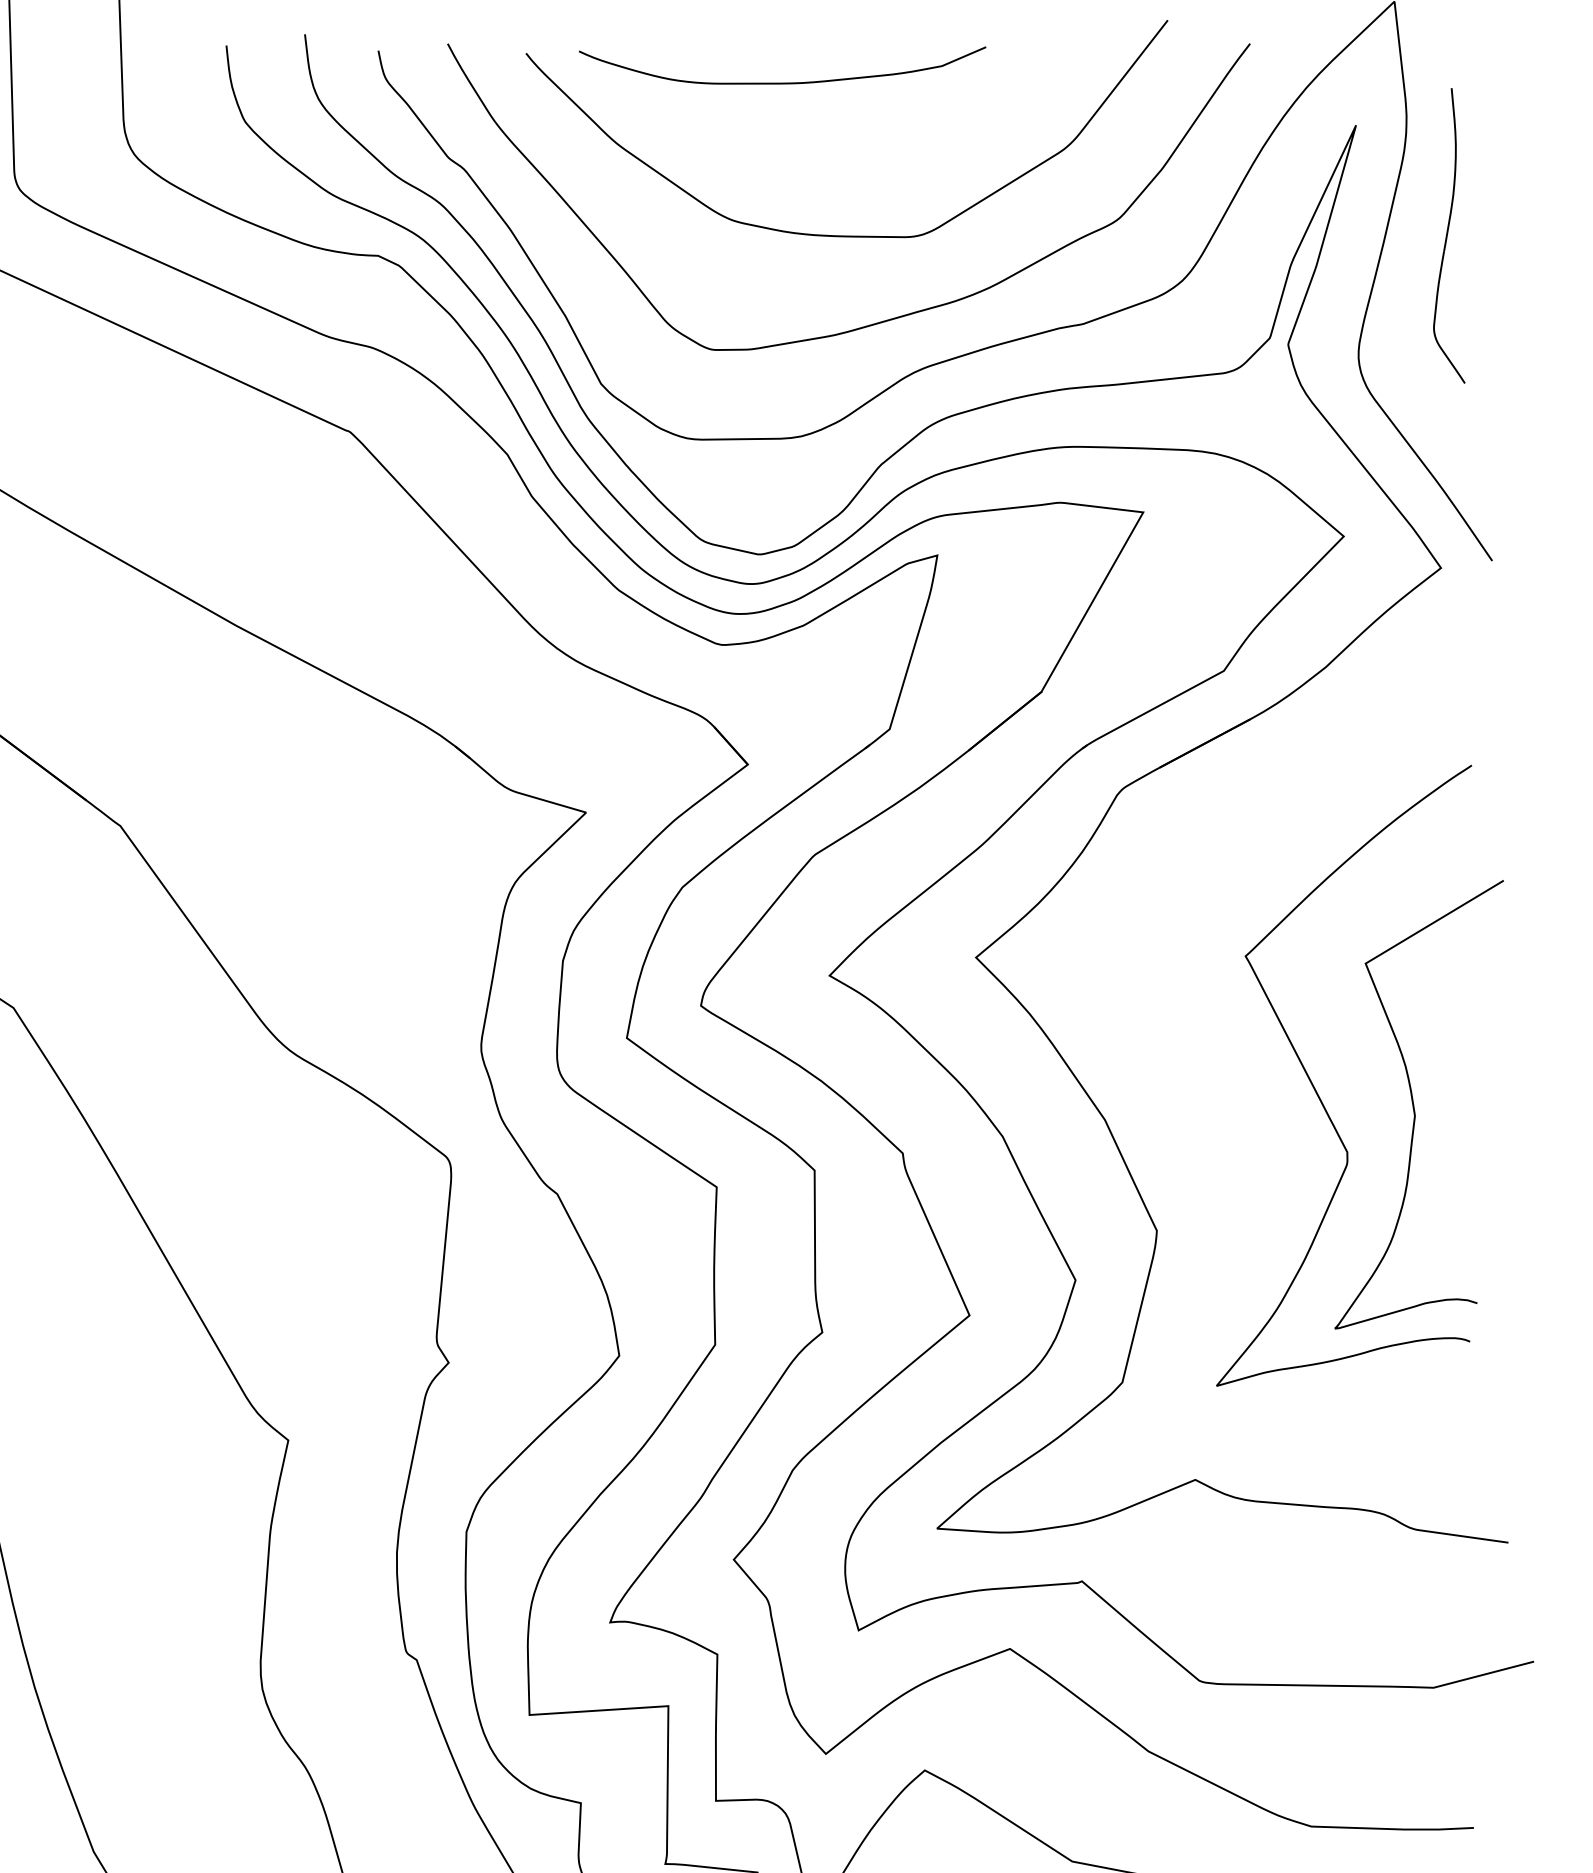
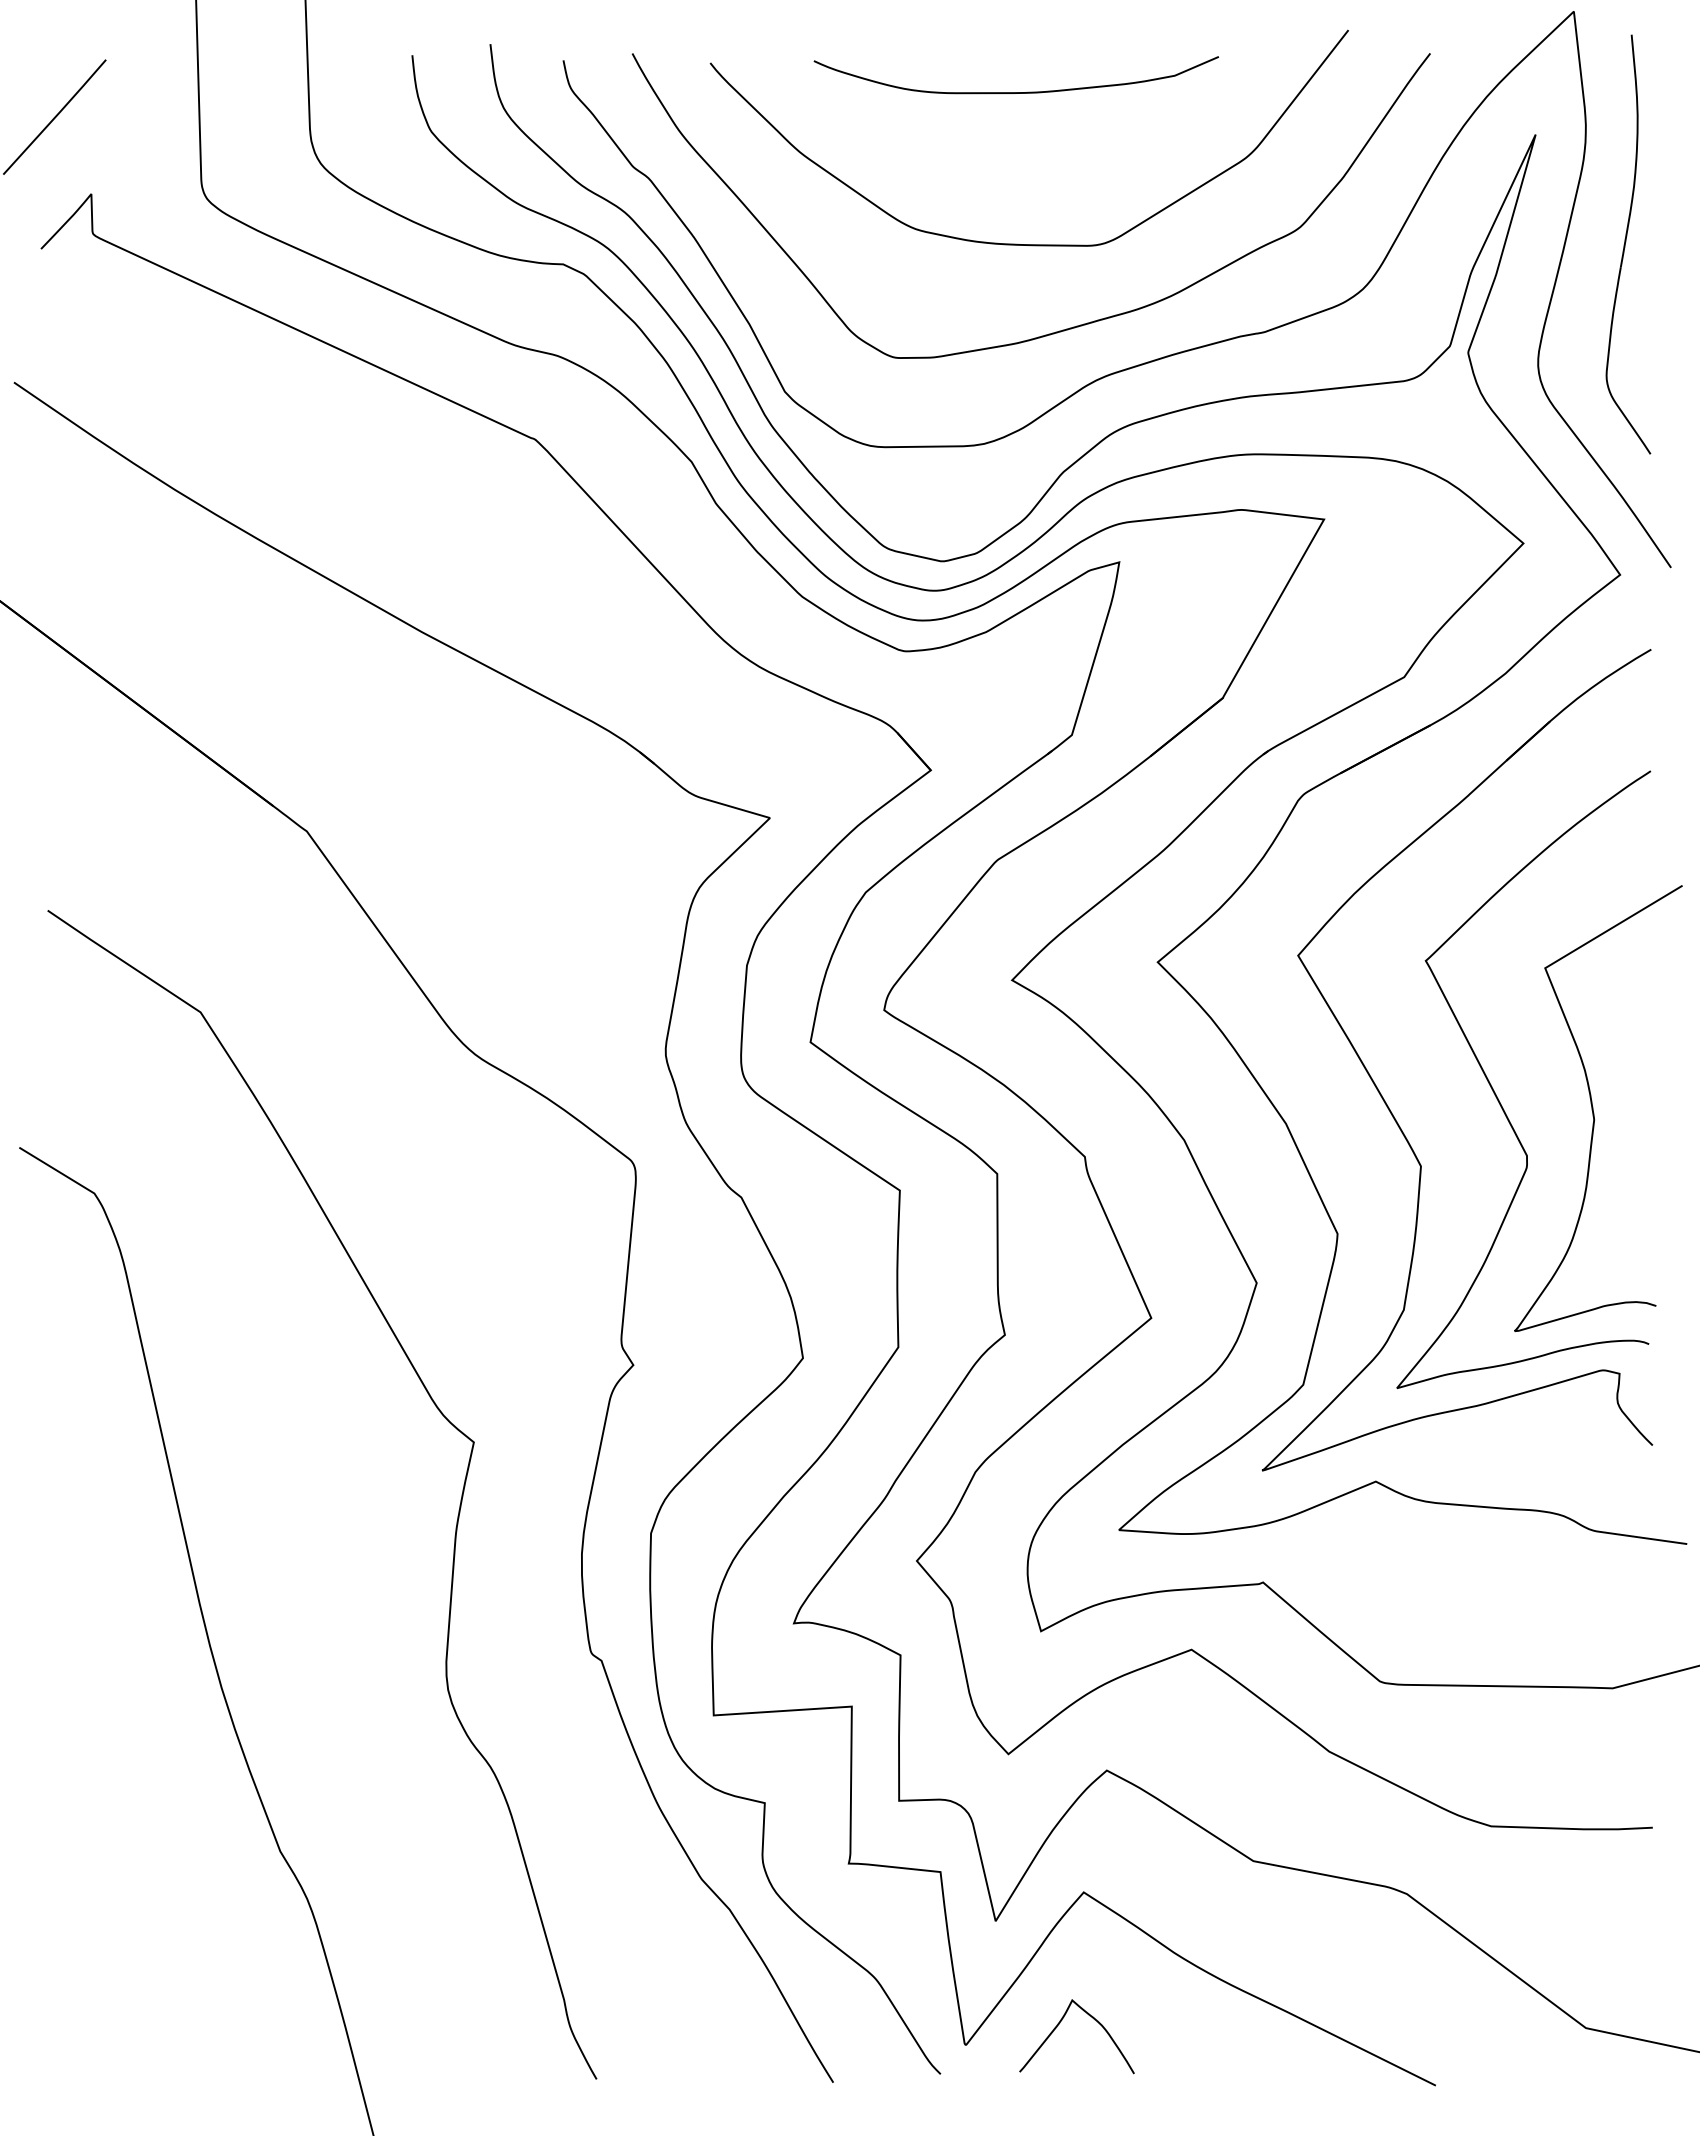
curve: (781, 82) -> (1015, 92), moved
part: (1449, 235) -> (1628, 244), size x1.43
part: (1205, 1096) -> (1385, 1100), added

